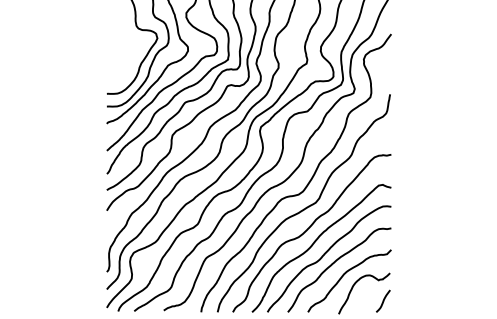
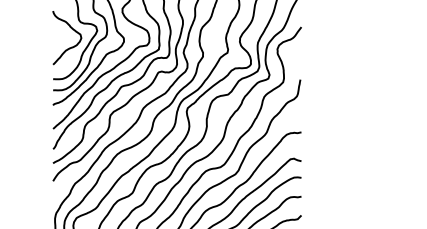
curve: (130, 38) -> (73, 30), added

